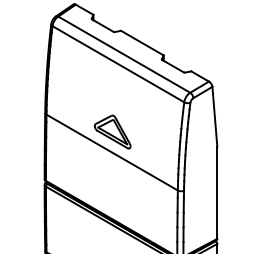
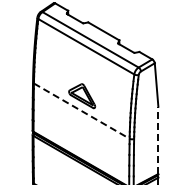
line: (113, 153) -> (82, 111), solid -> dashed
line: (217, 192) -> (158, 140), solid -> dashed

